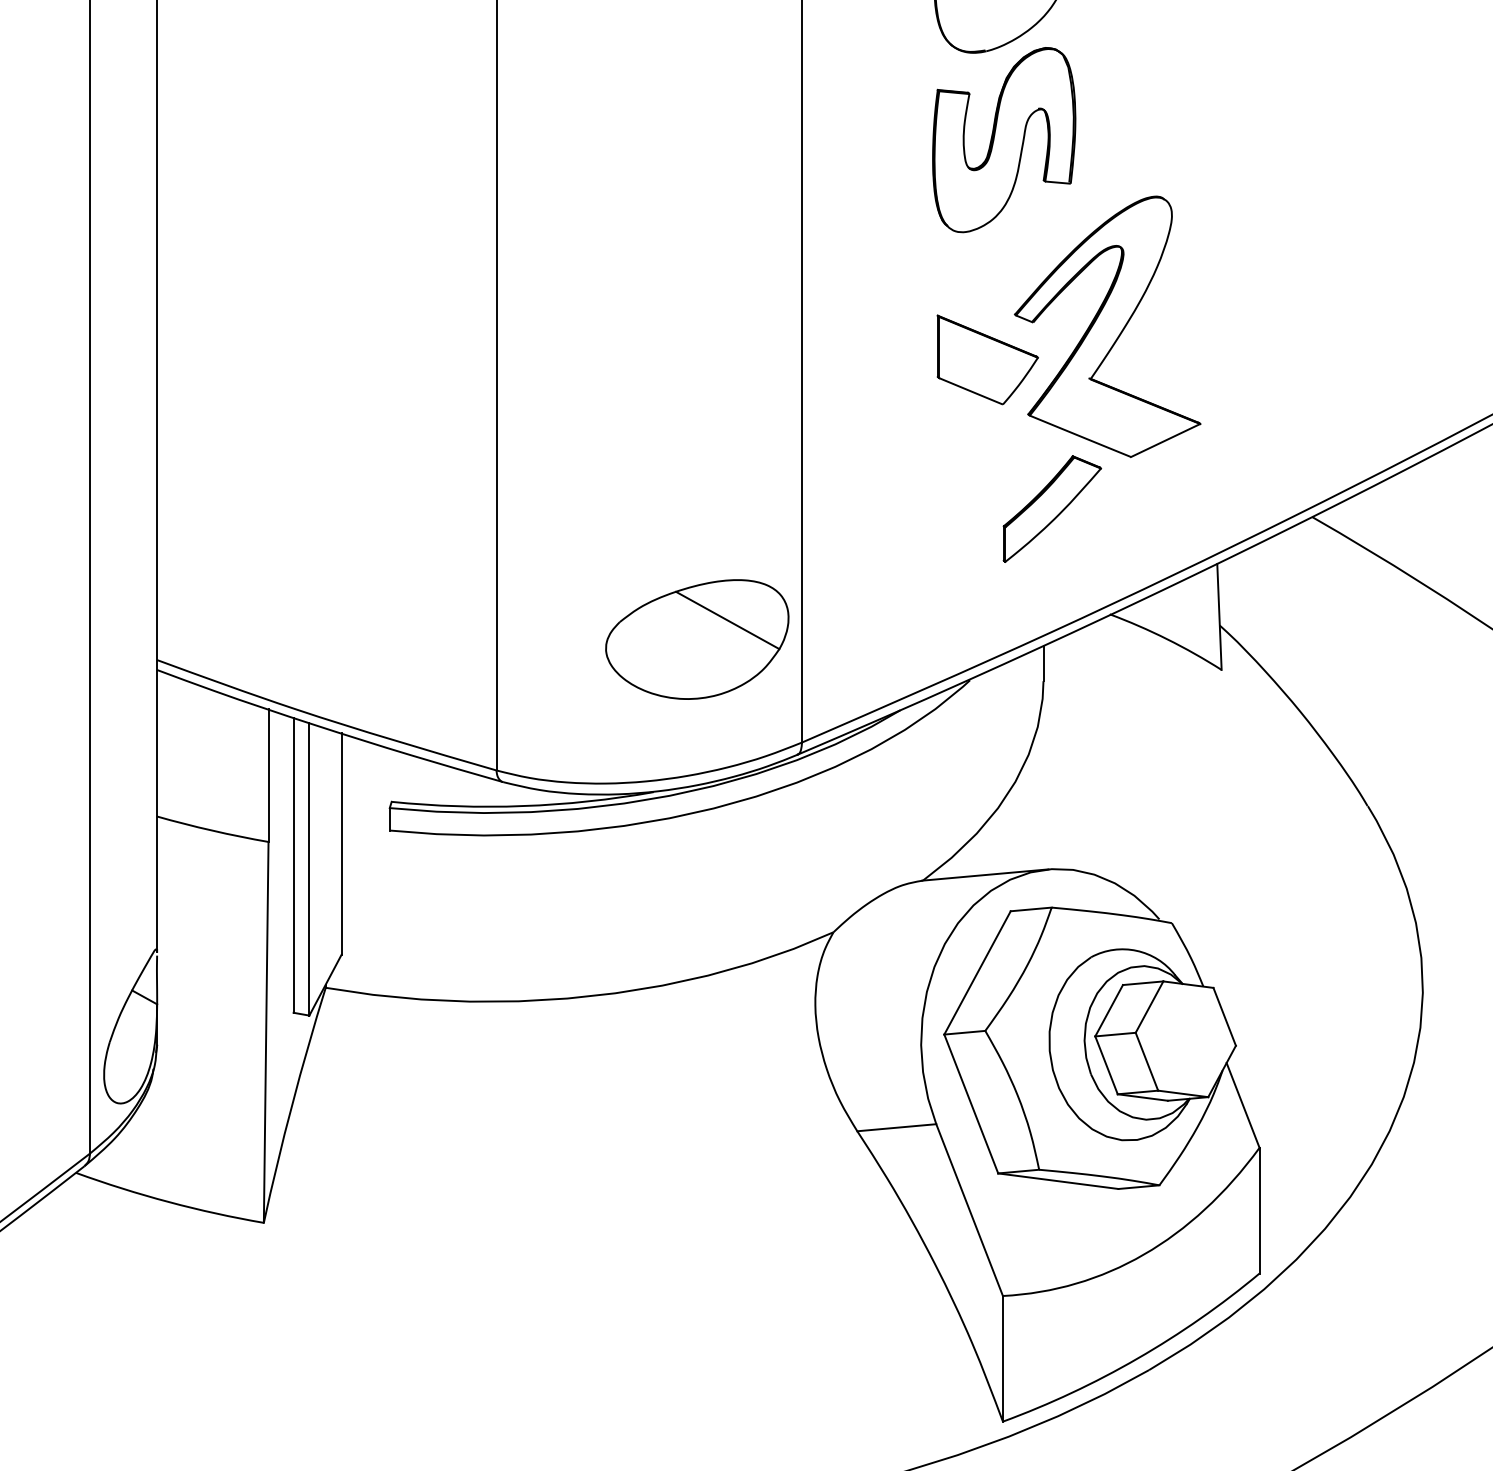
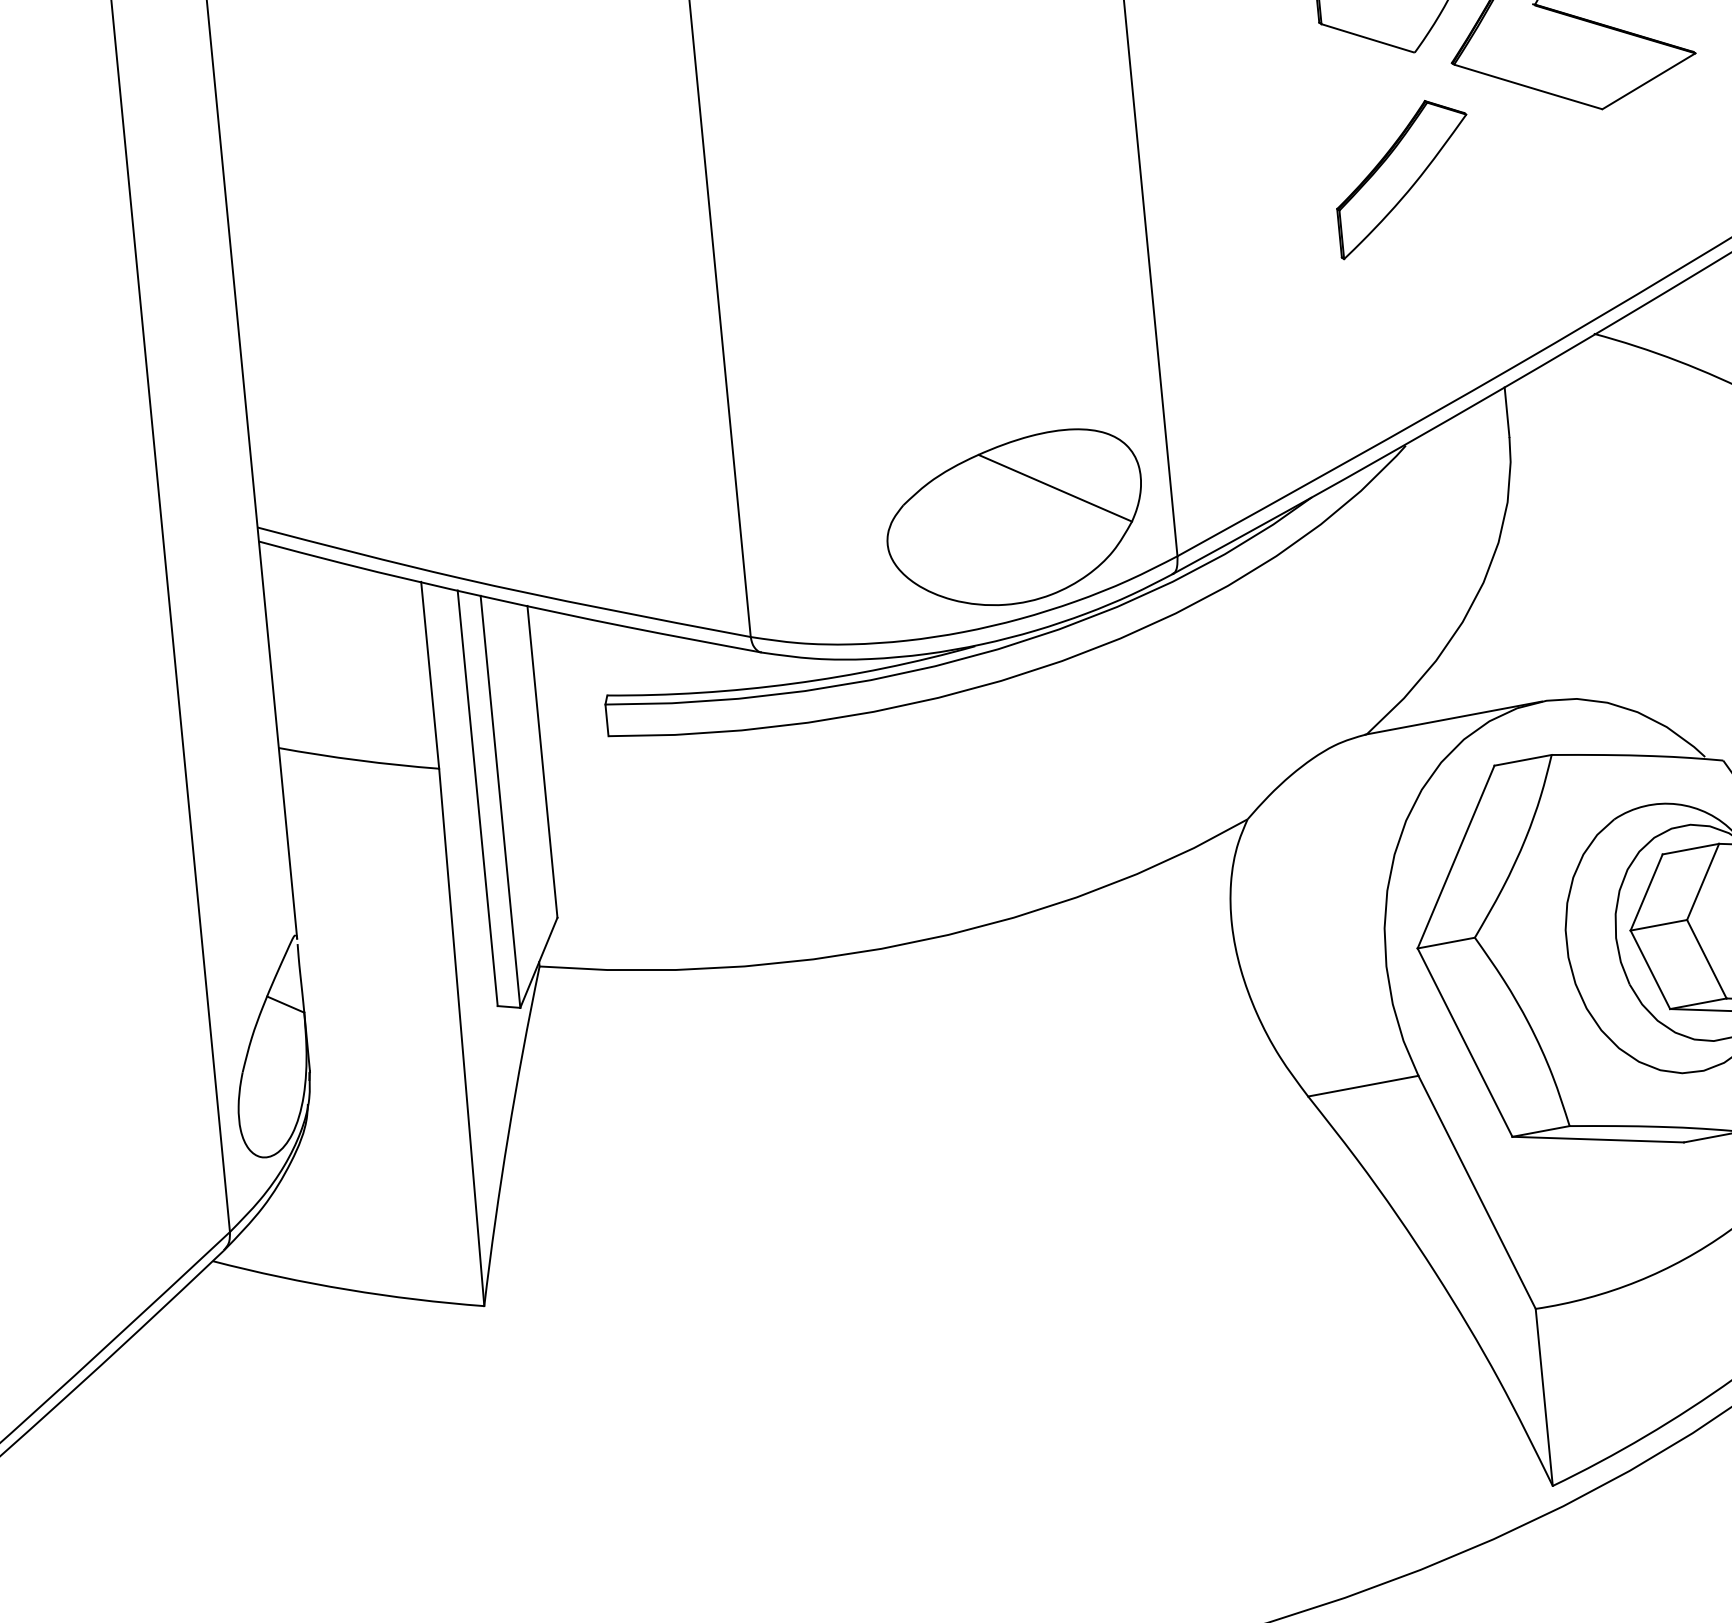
part: (1052, 508) -> (1403, 177), moved
part: (697, 639) -> (1015, 519), moved

